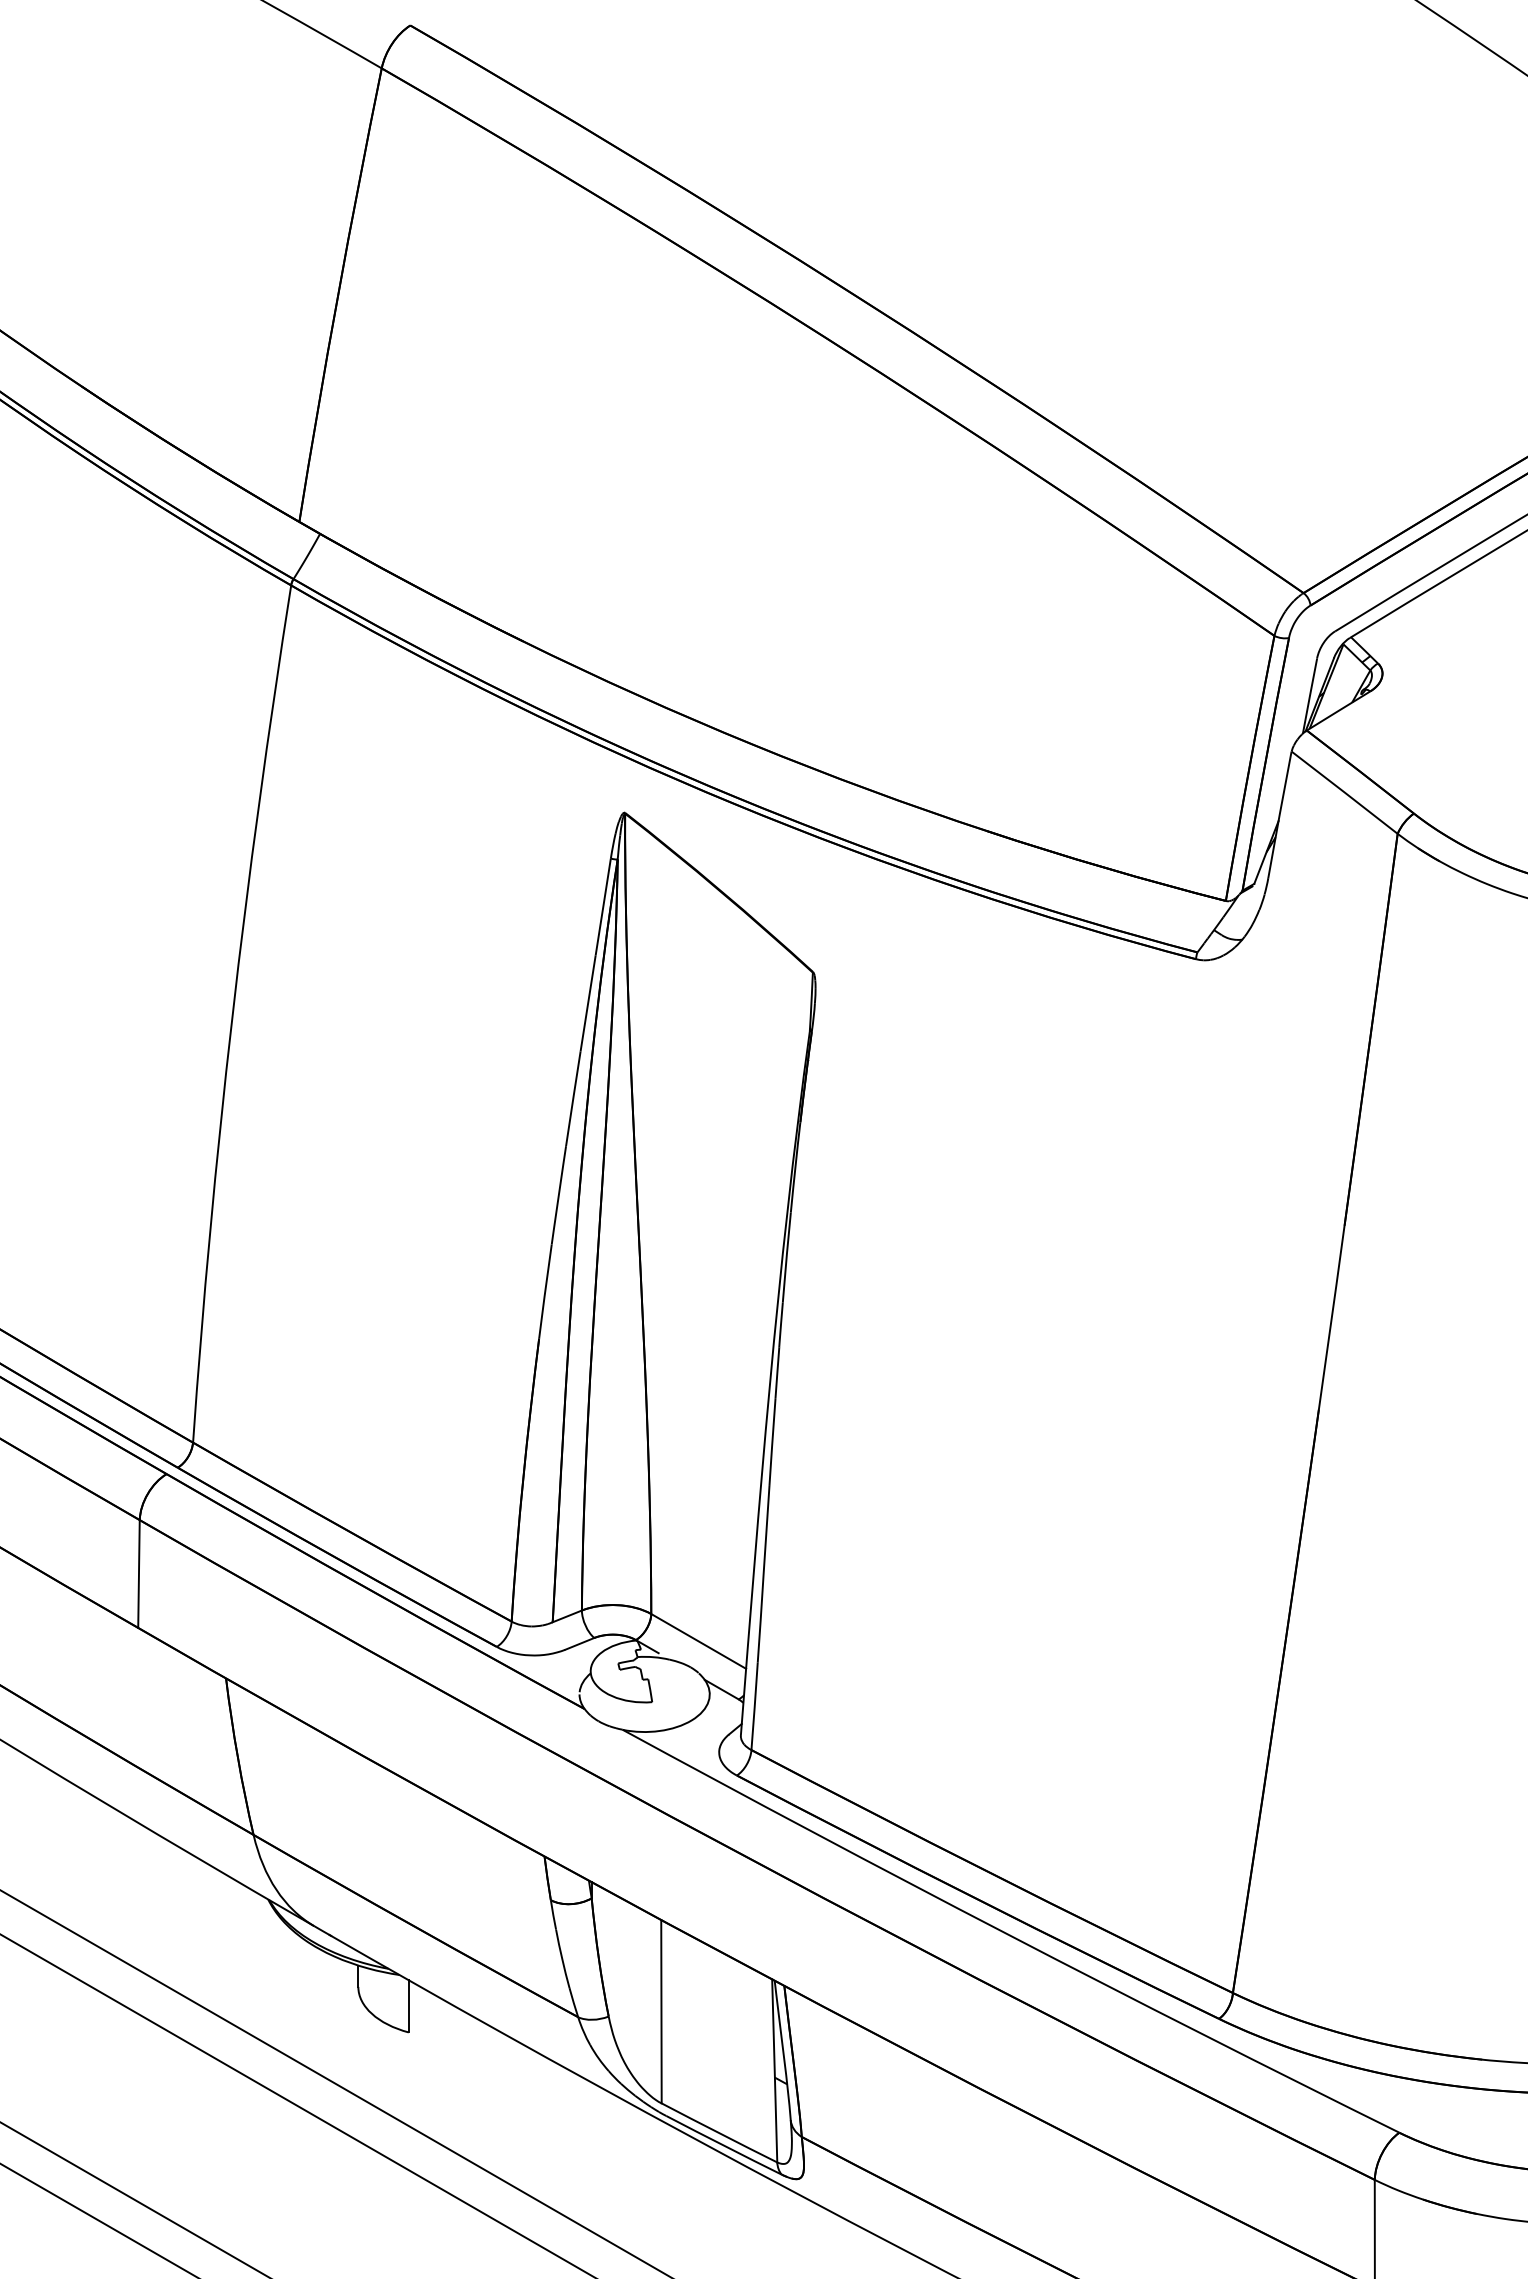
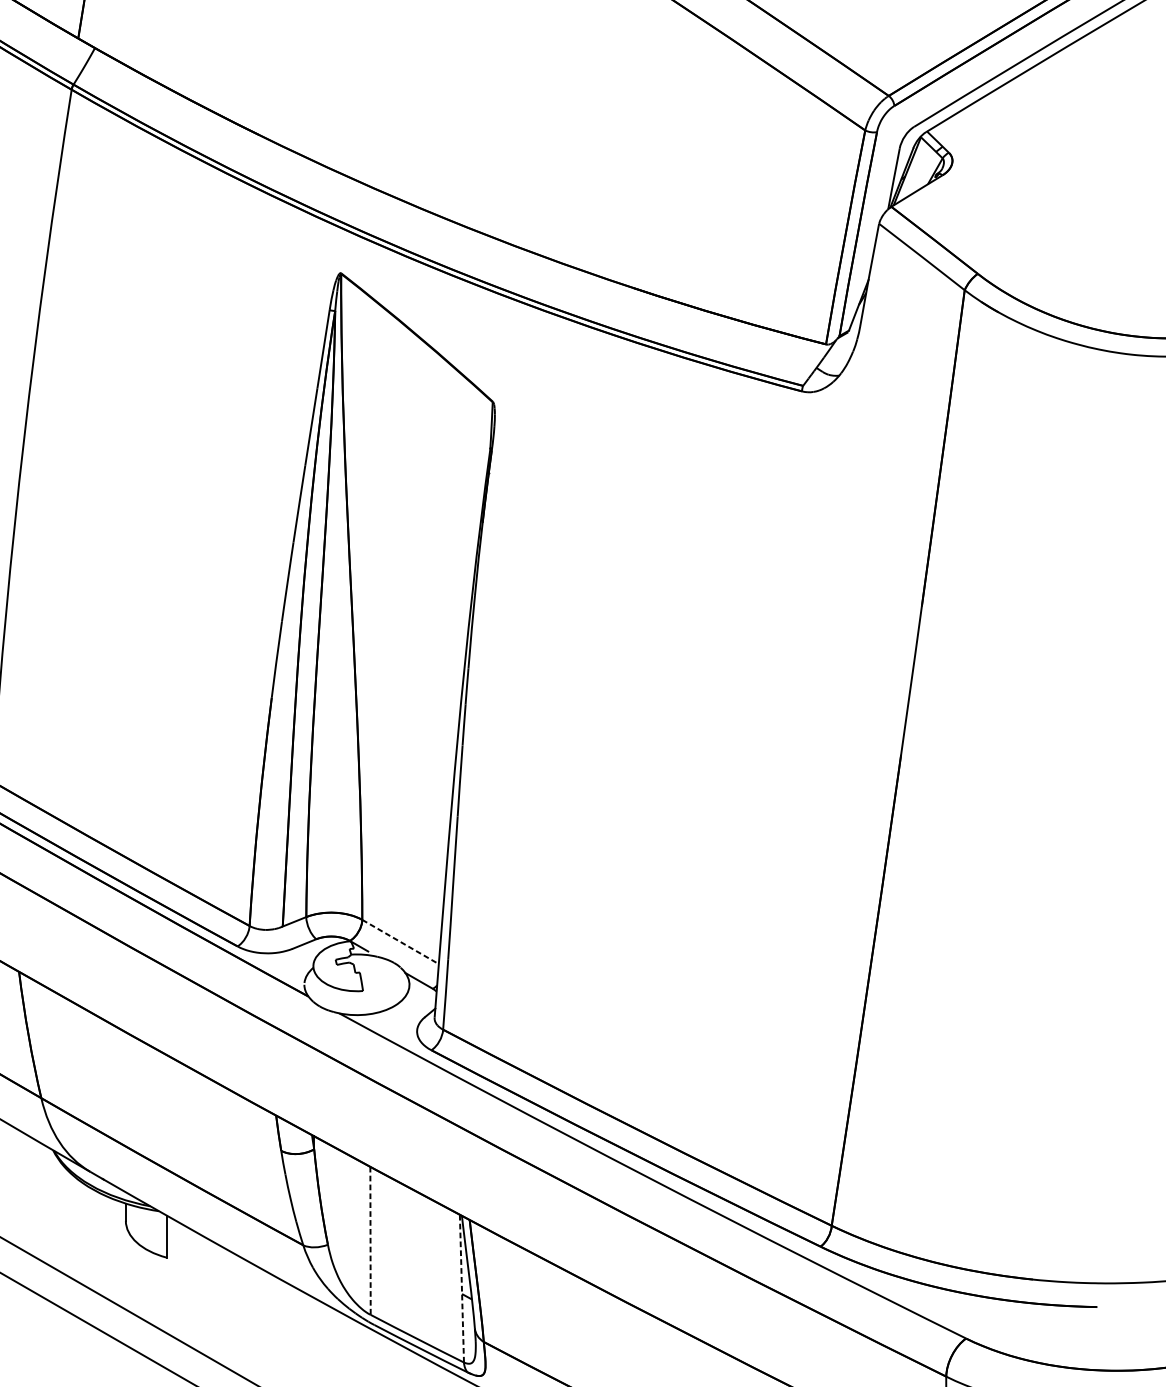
line: (698, 1641) -> (400, 942), solid -> dashed
line: (661, 2011) -> (370, 1240), solid -> dashed
line: (774, 2070) -> (461, 1288), solid -> dashed

